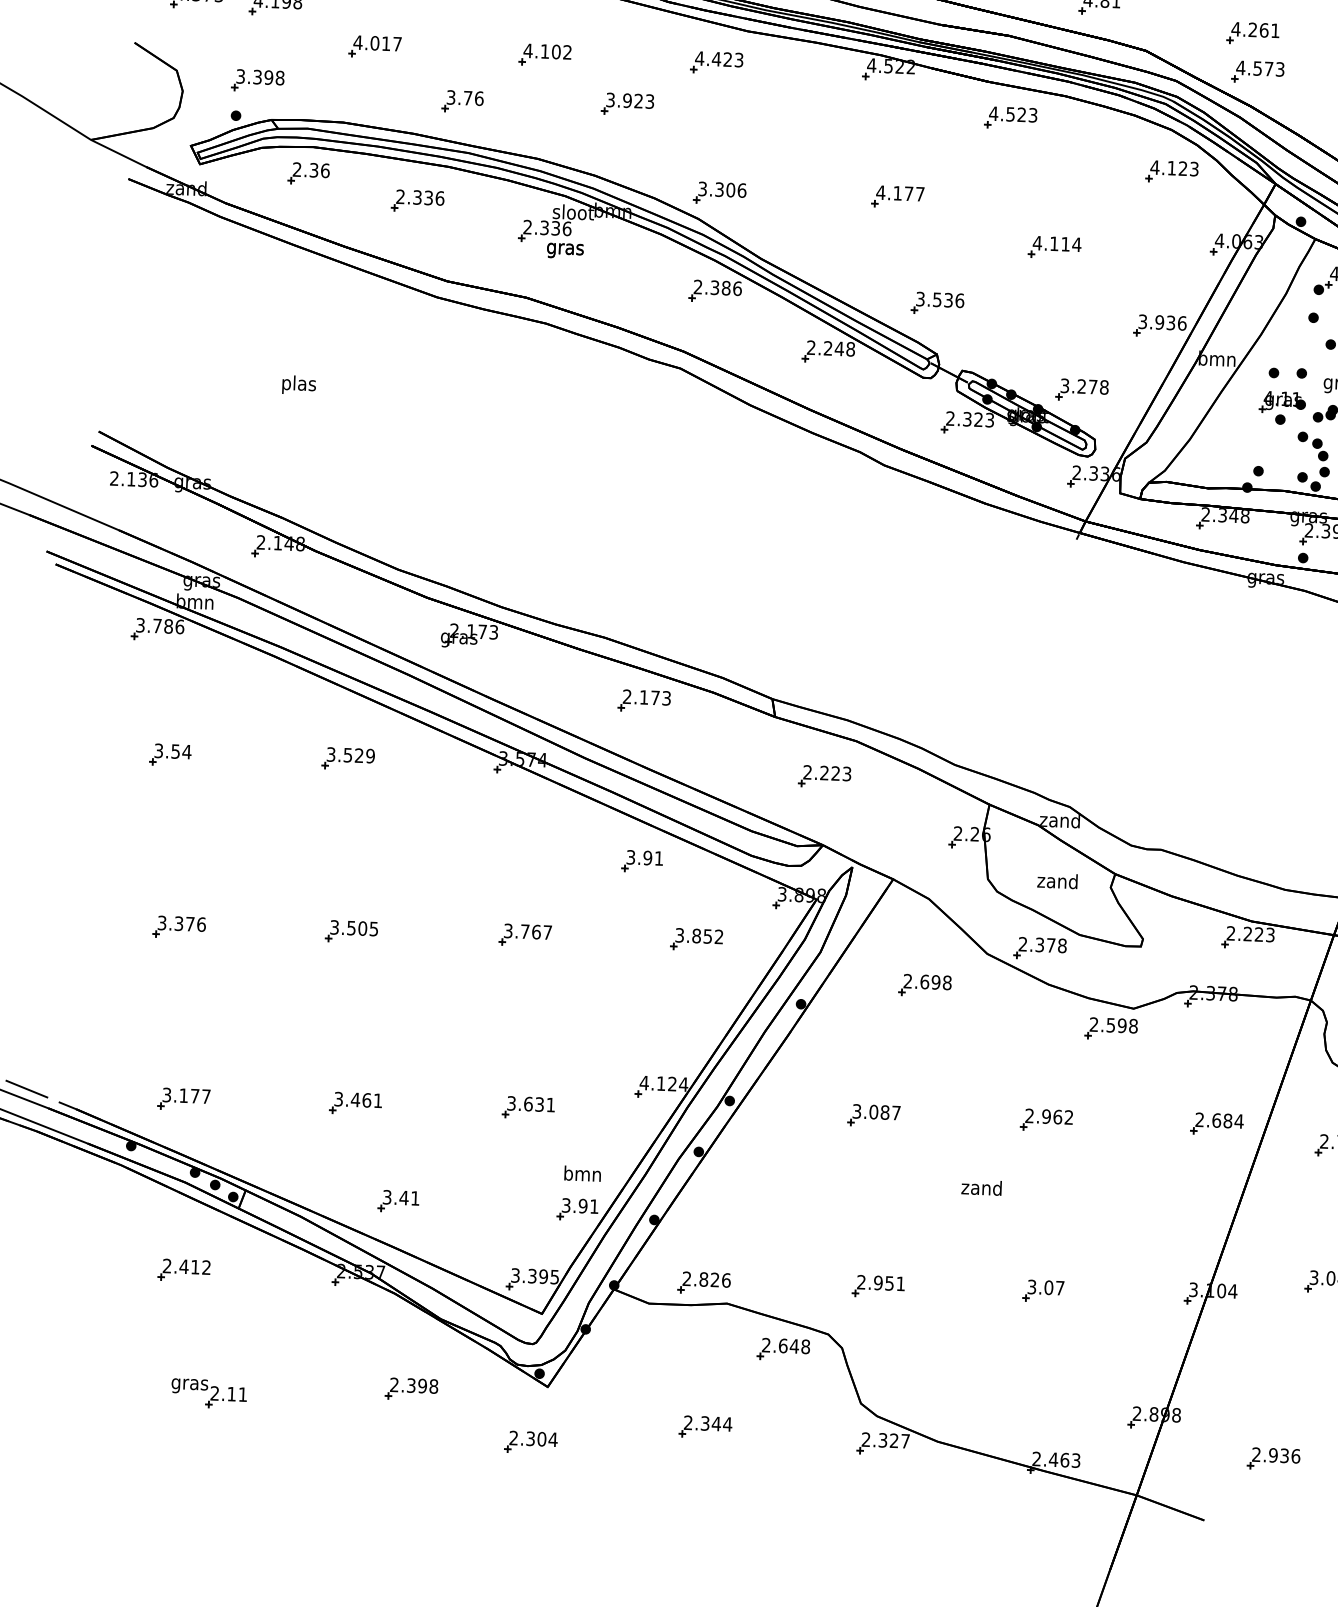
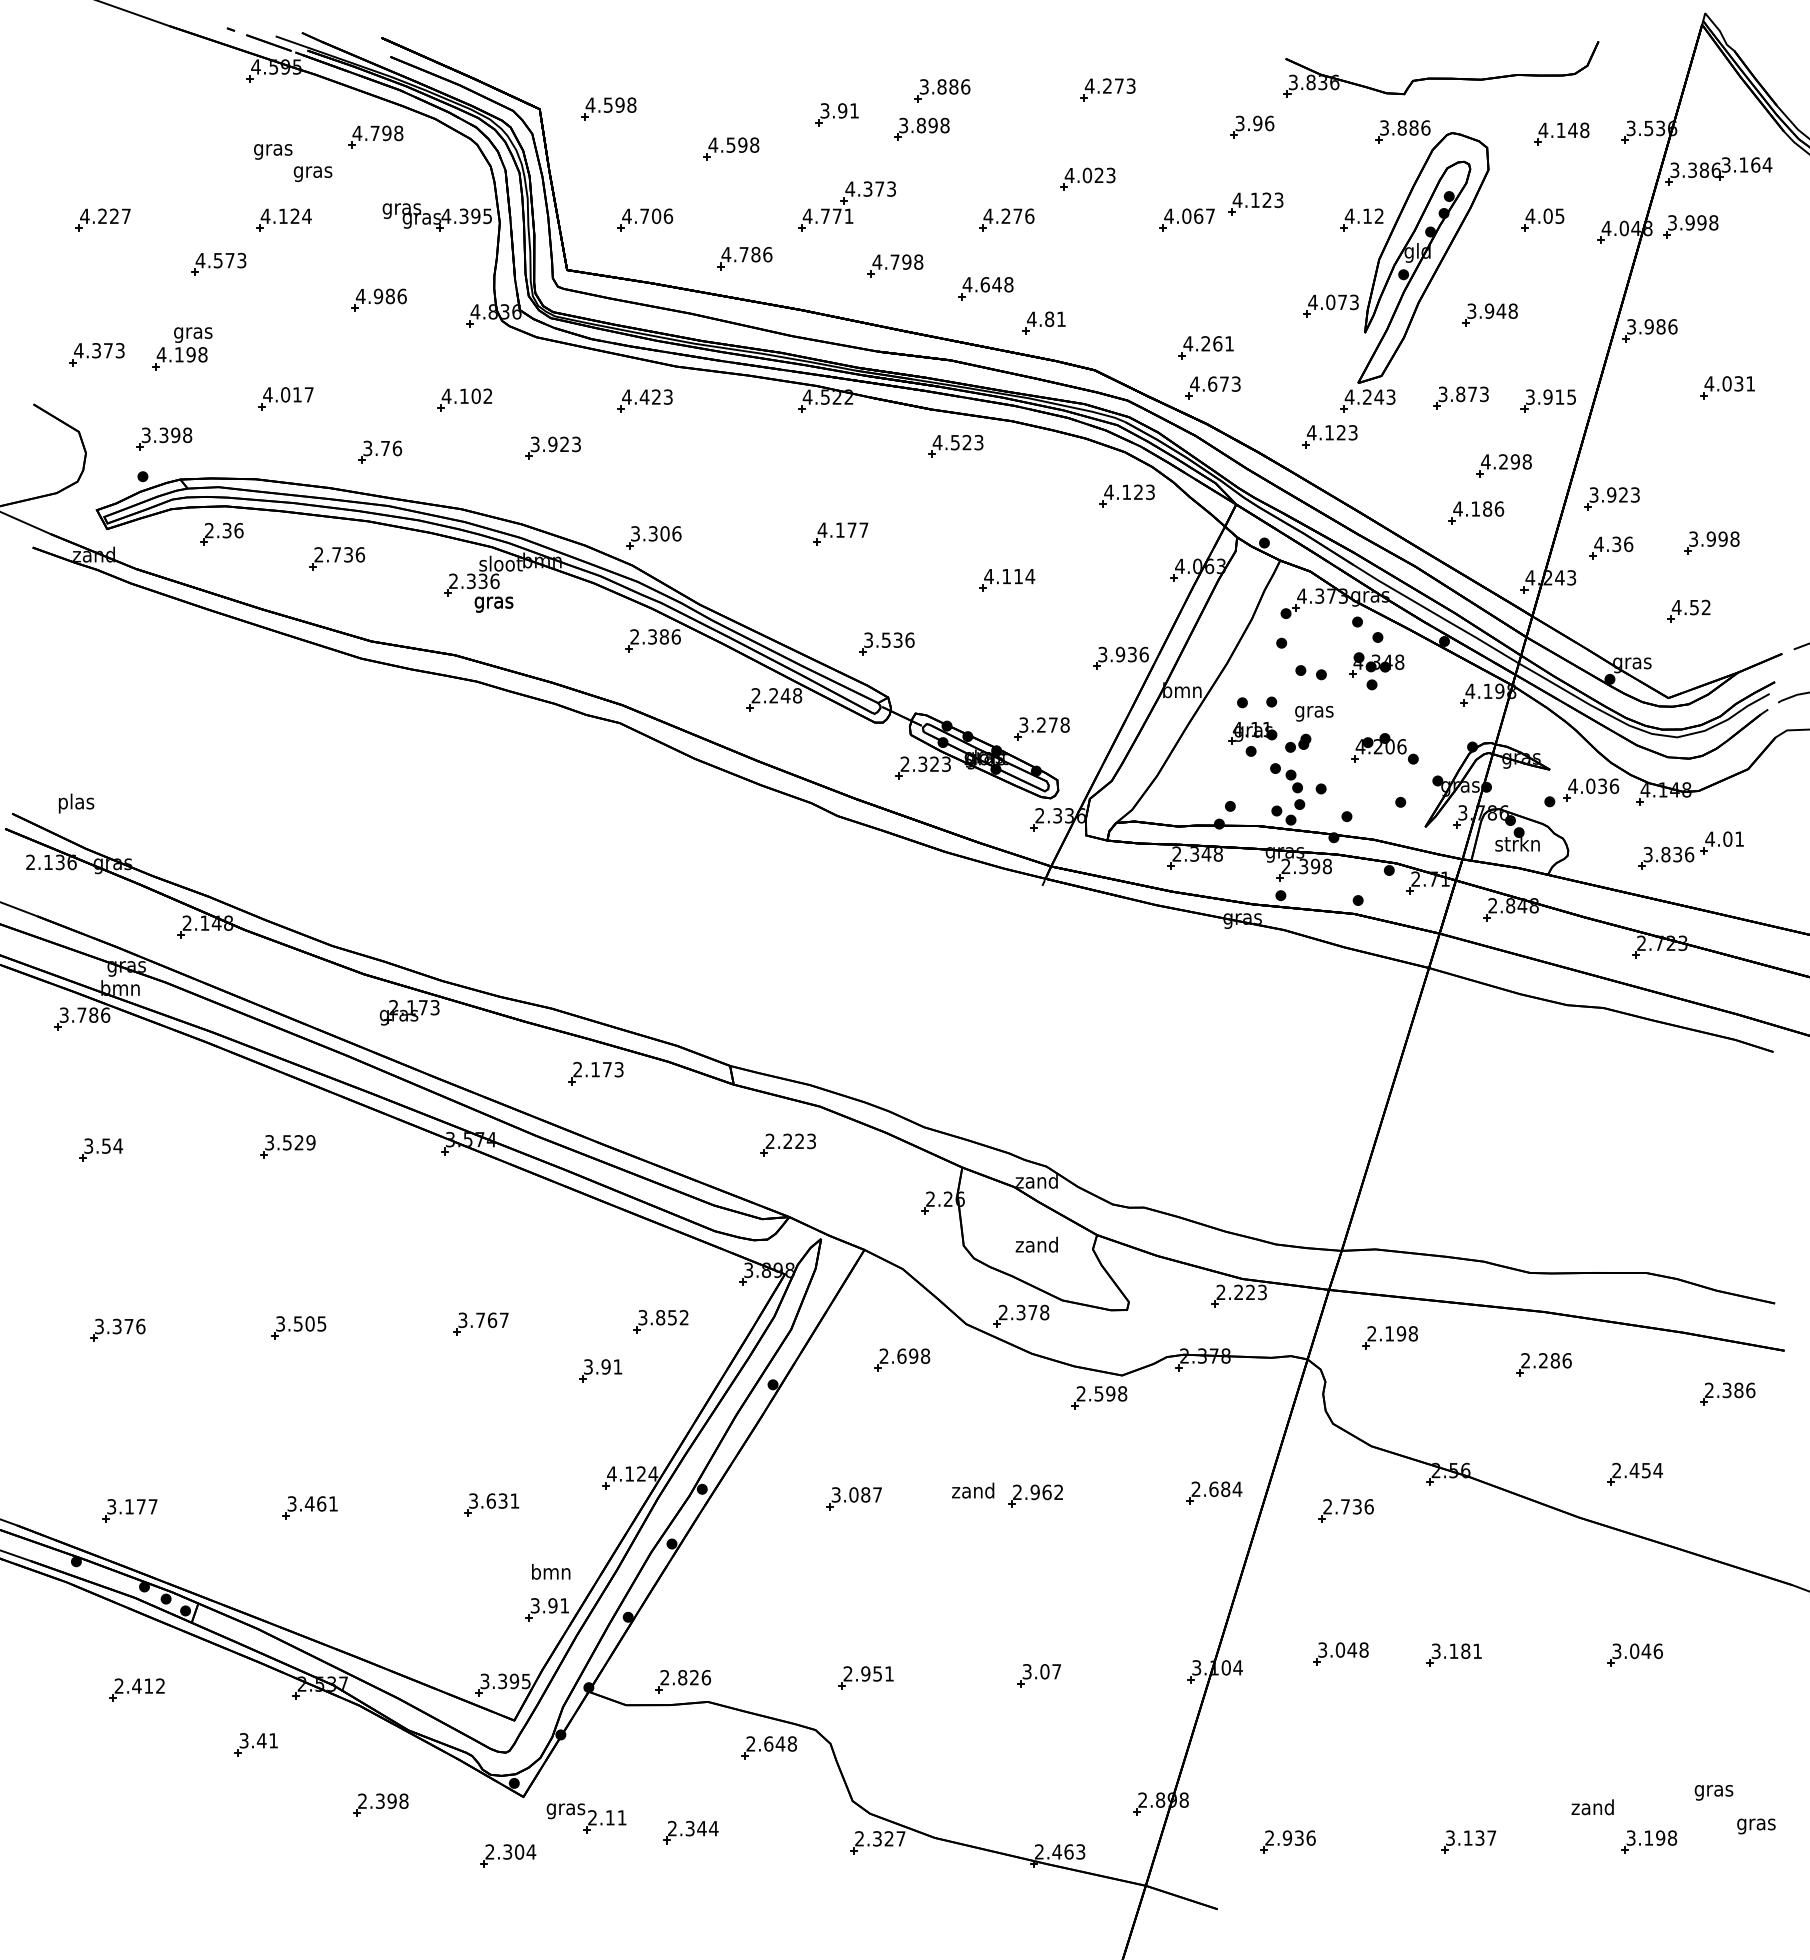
text: (1257, 67) -> (1212, 383), 4.573 -> 4.673
text: (417, 197) -> (336, 554), 2.336 -> 2.736
text: (299, 385) -> (76, 803), moved
part: (642, 861) -> (600, 1370), moved
text: (981, 1187) -> (973, 1490), moved
part: (397, 1201) -> (255, 1744), moved
part: (209, 1393) -> (586, 1818), moved

